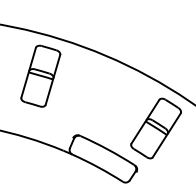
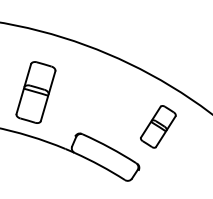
part: (40, 76) -> (35, 92), moved
part: (156, 128) -> (158, 126), size x0.7

